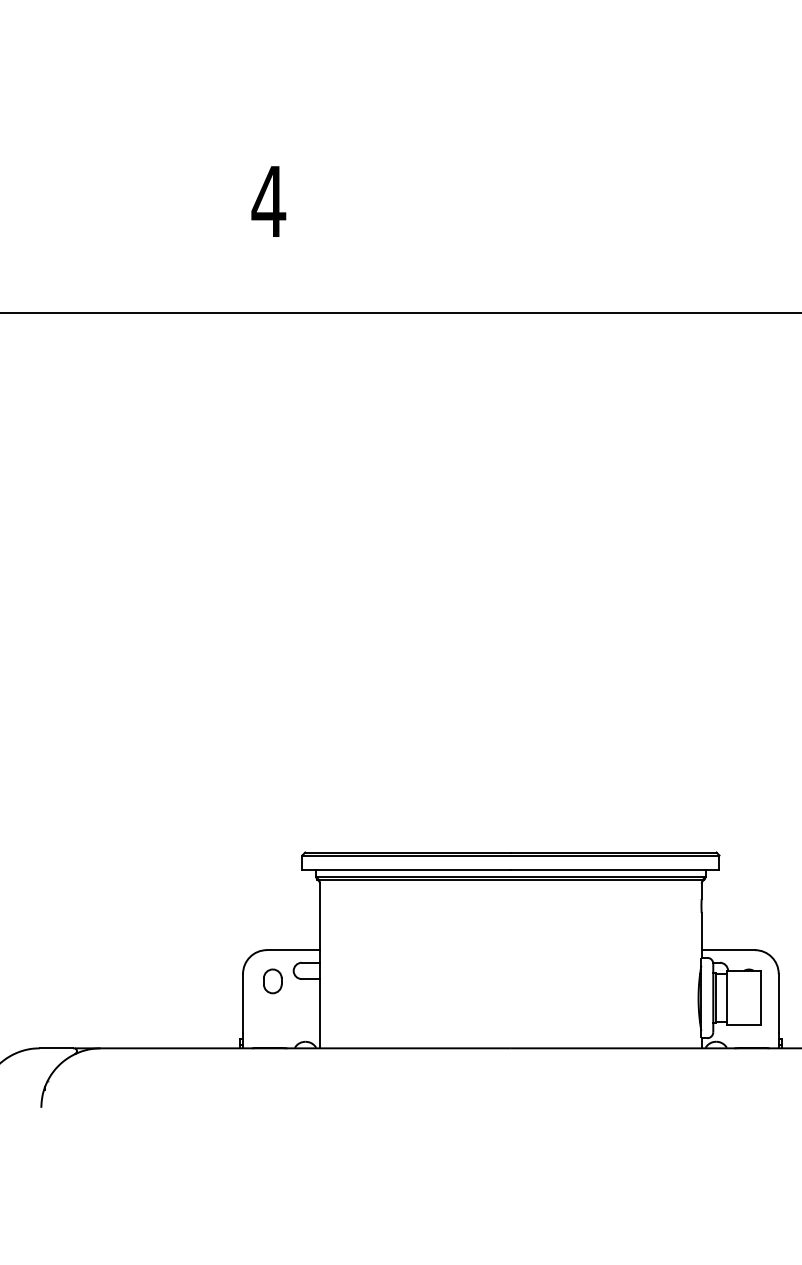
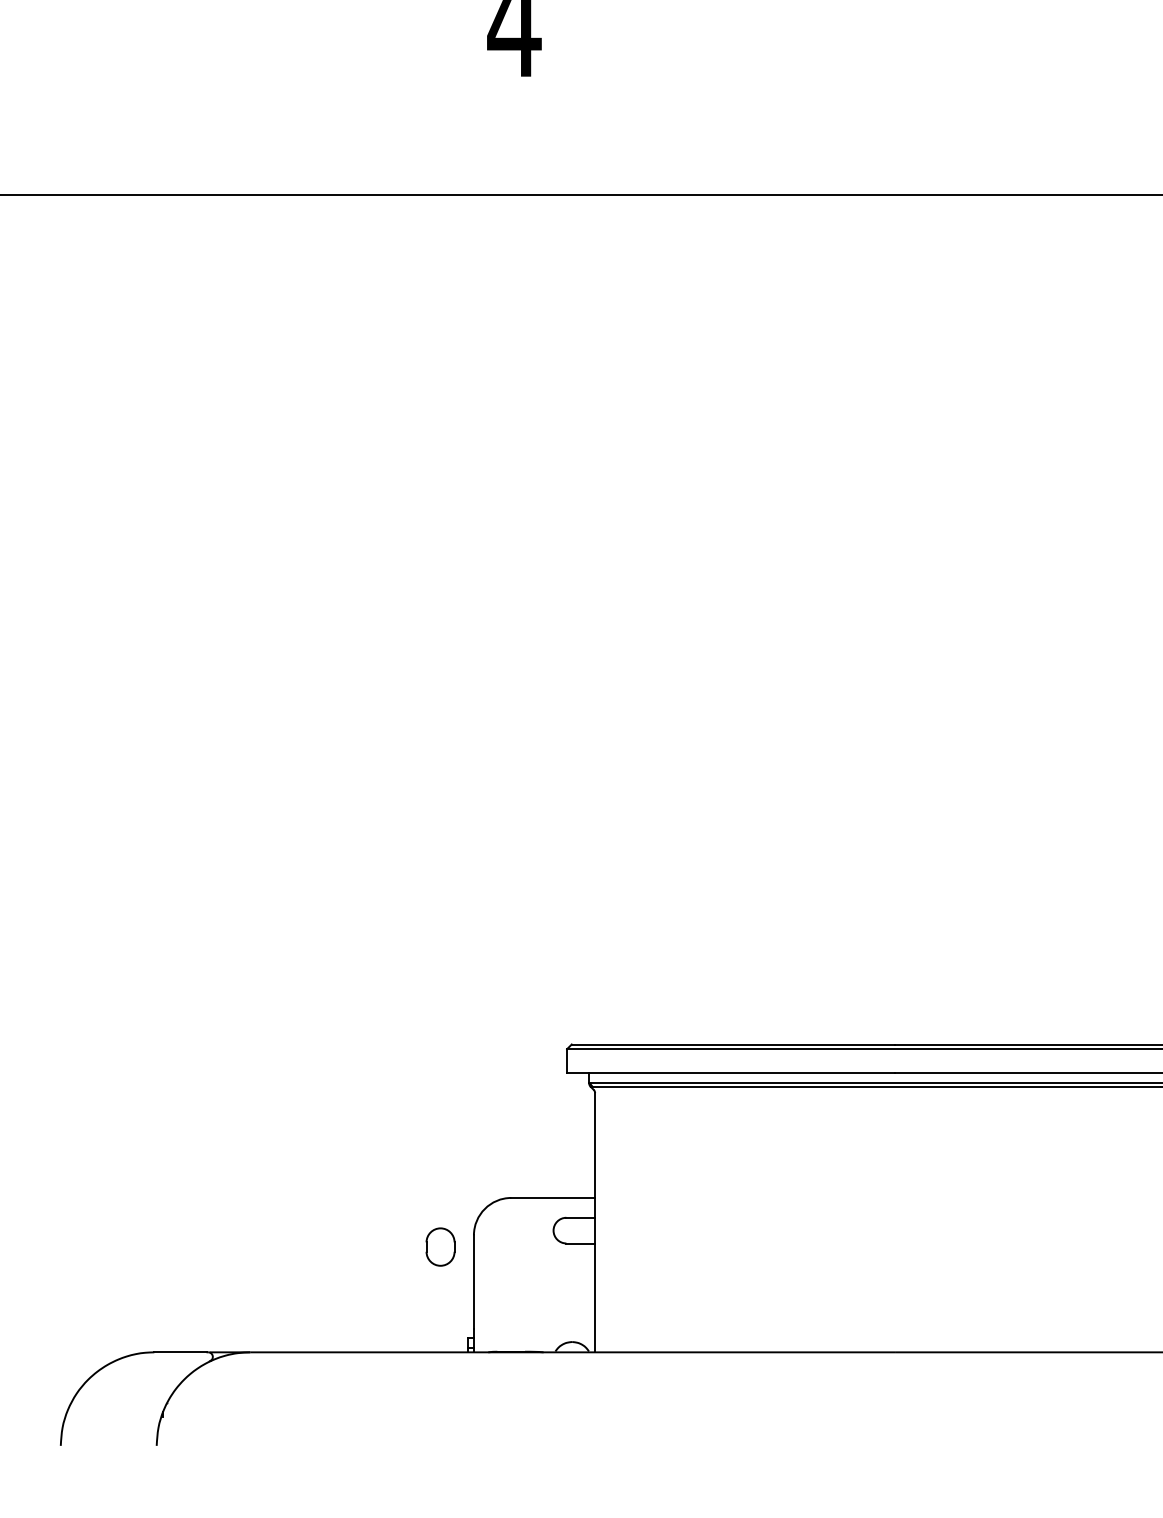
part: (272, 981) -> (440, 1247), moved

